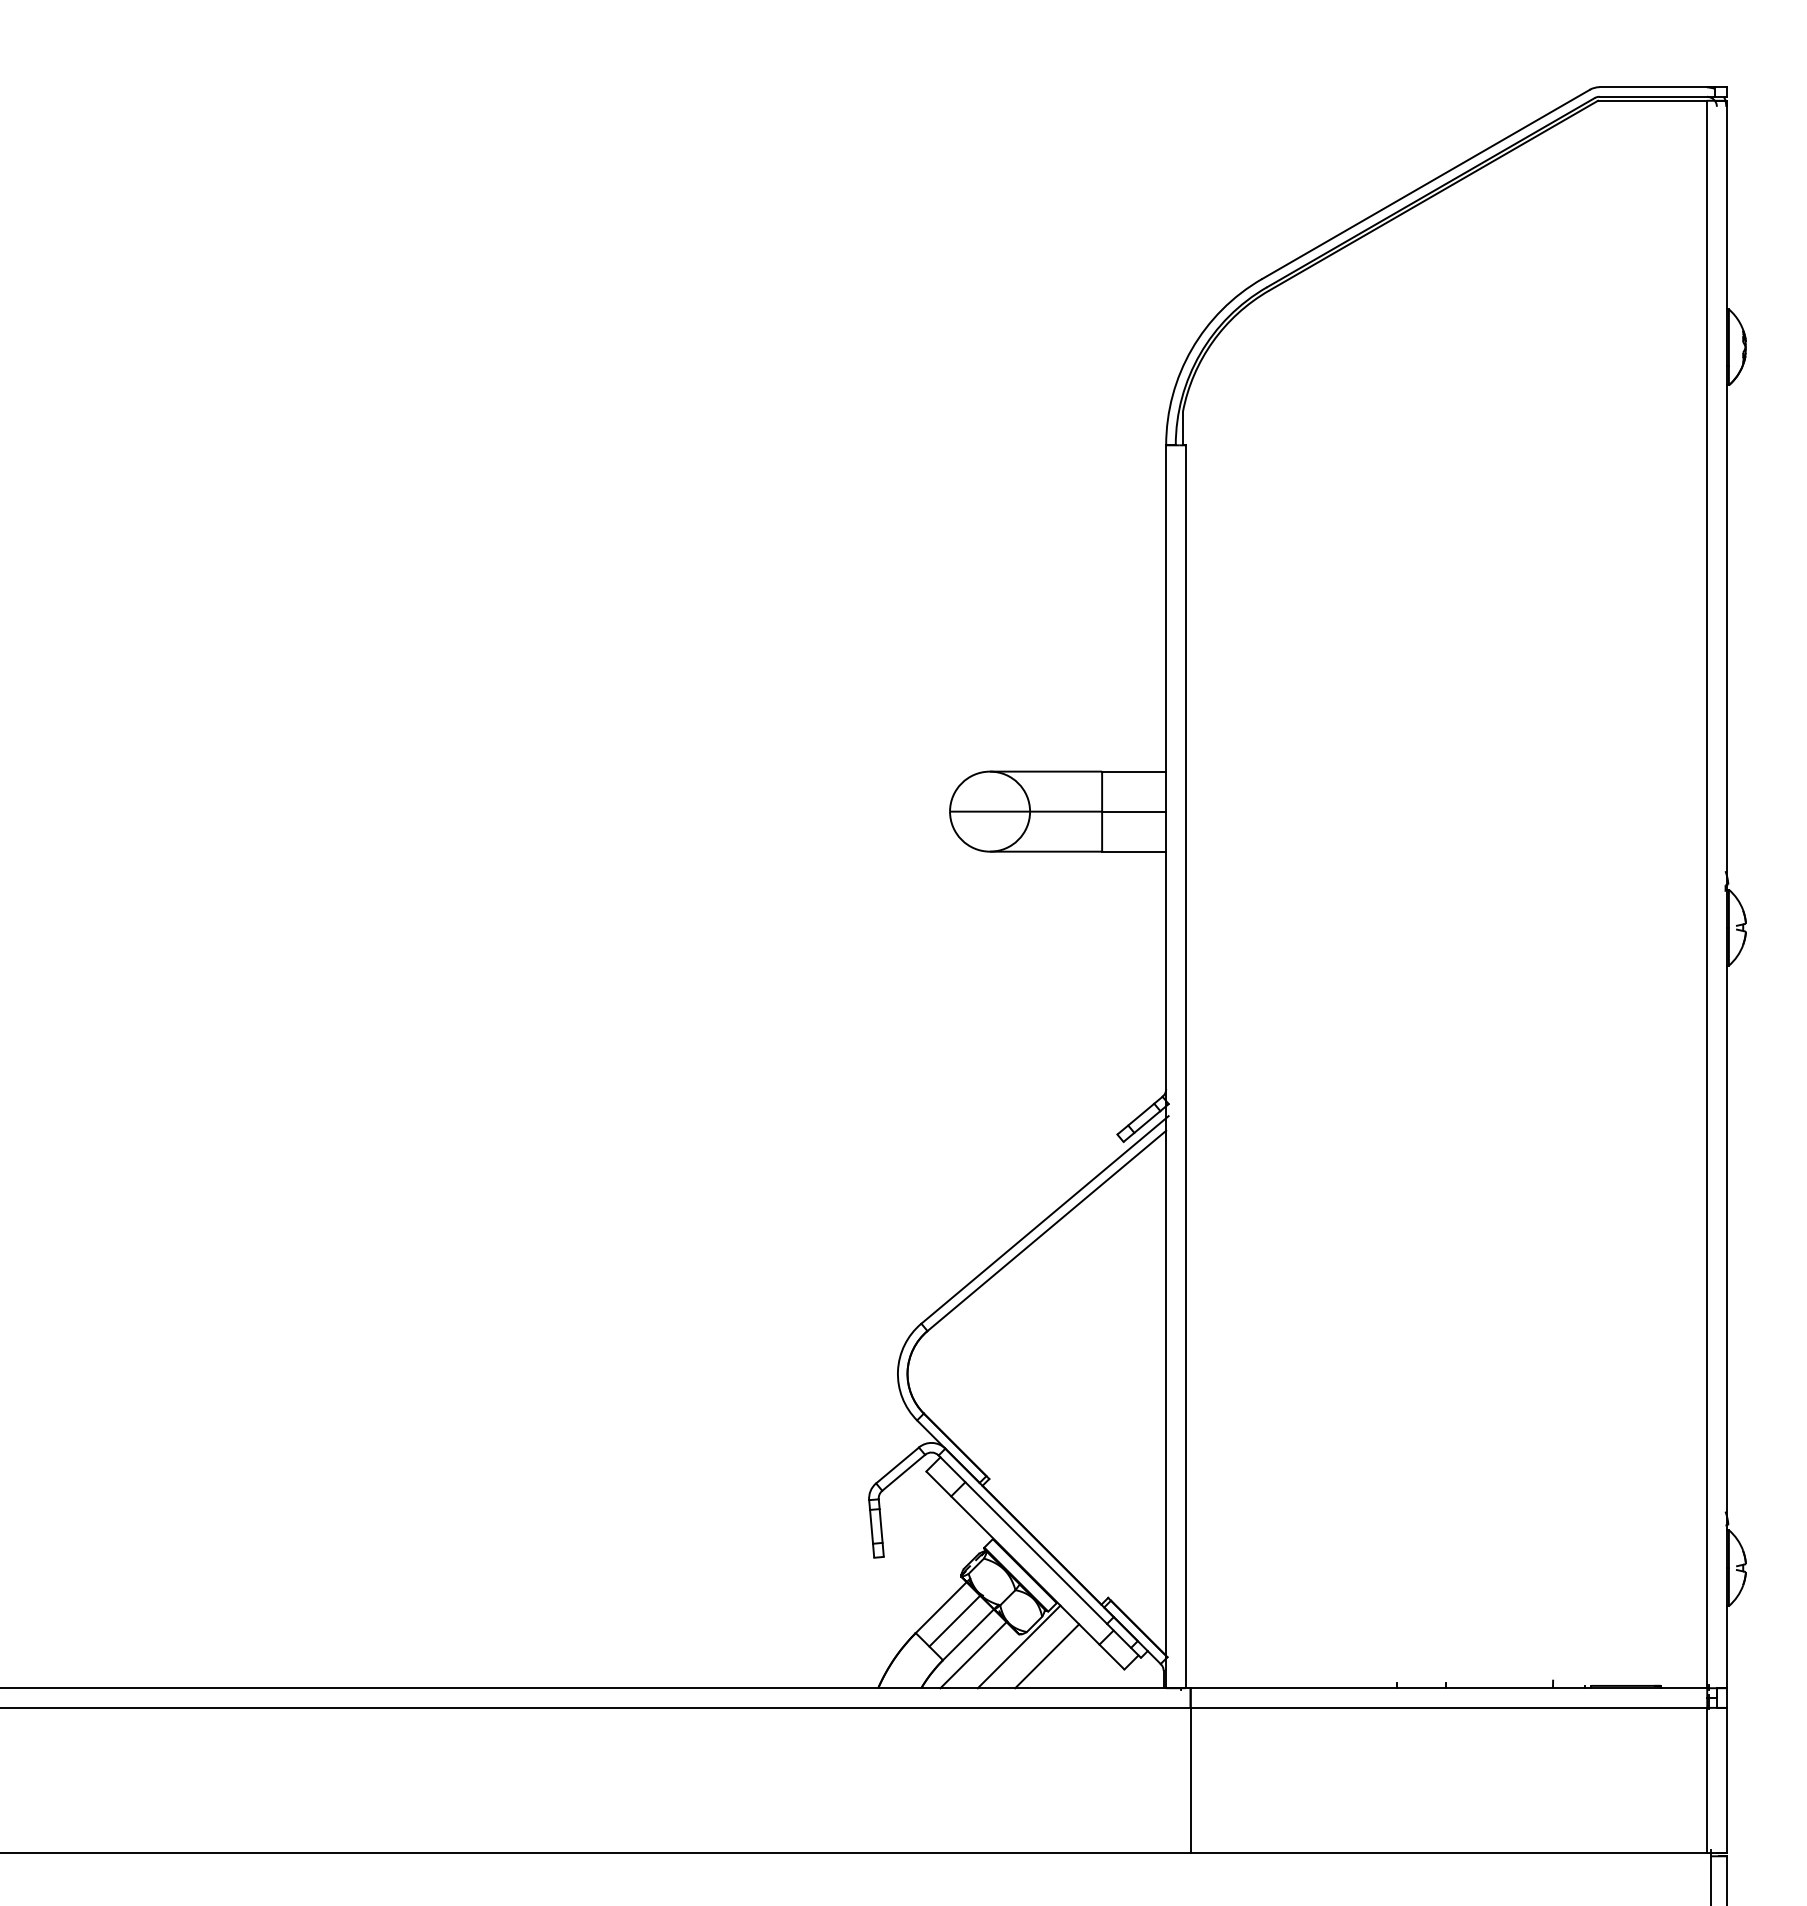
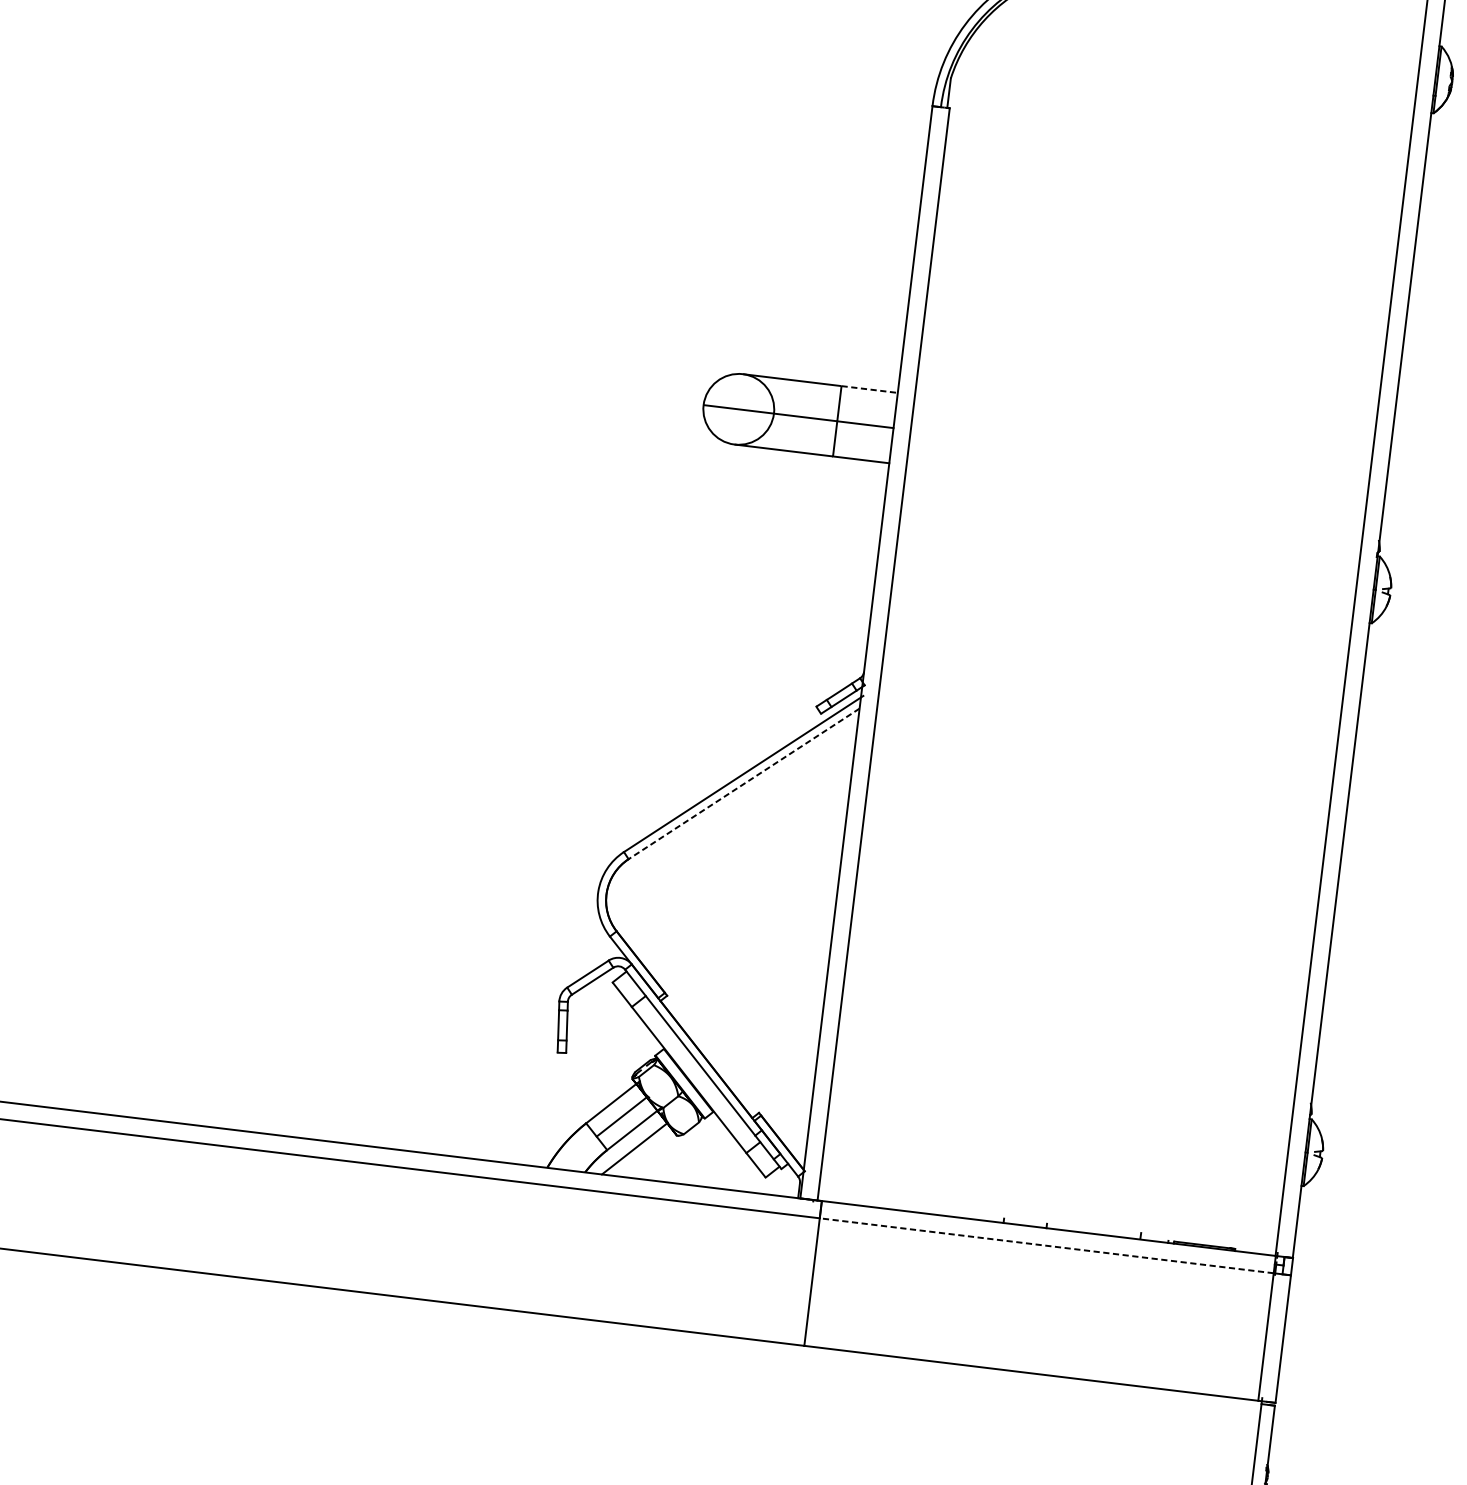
line: (1134, 771) -> (870, 389), solid -> dashed
line: (1046, 1230) -> (743, 783), solid -> dashed
line: (1018, 1646) -> (675, 1146), removed
line: (1047, 1656) -> (699, 1157), removed
line: (1448, 1707) -> (1046, 1245), solid -> dashed

